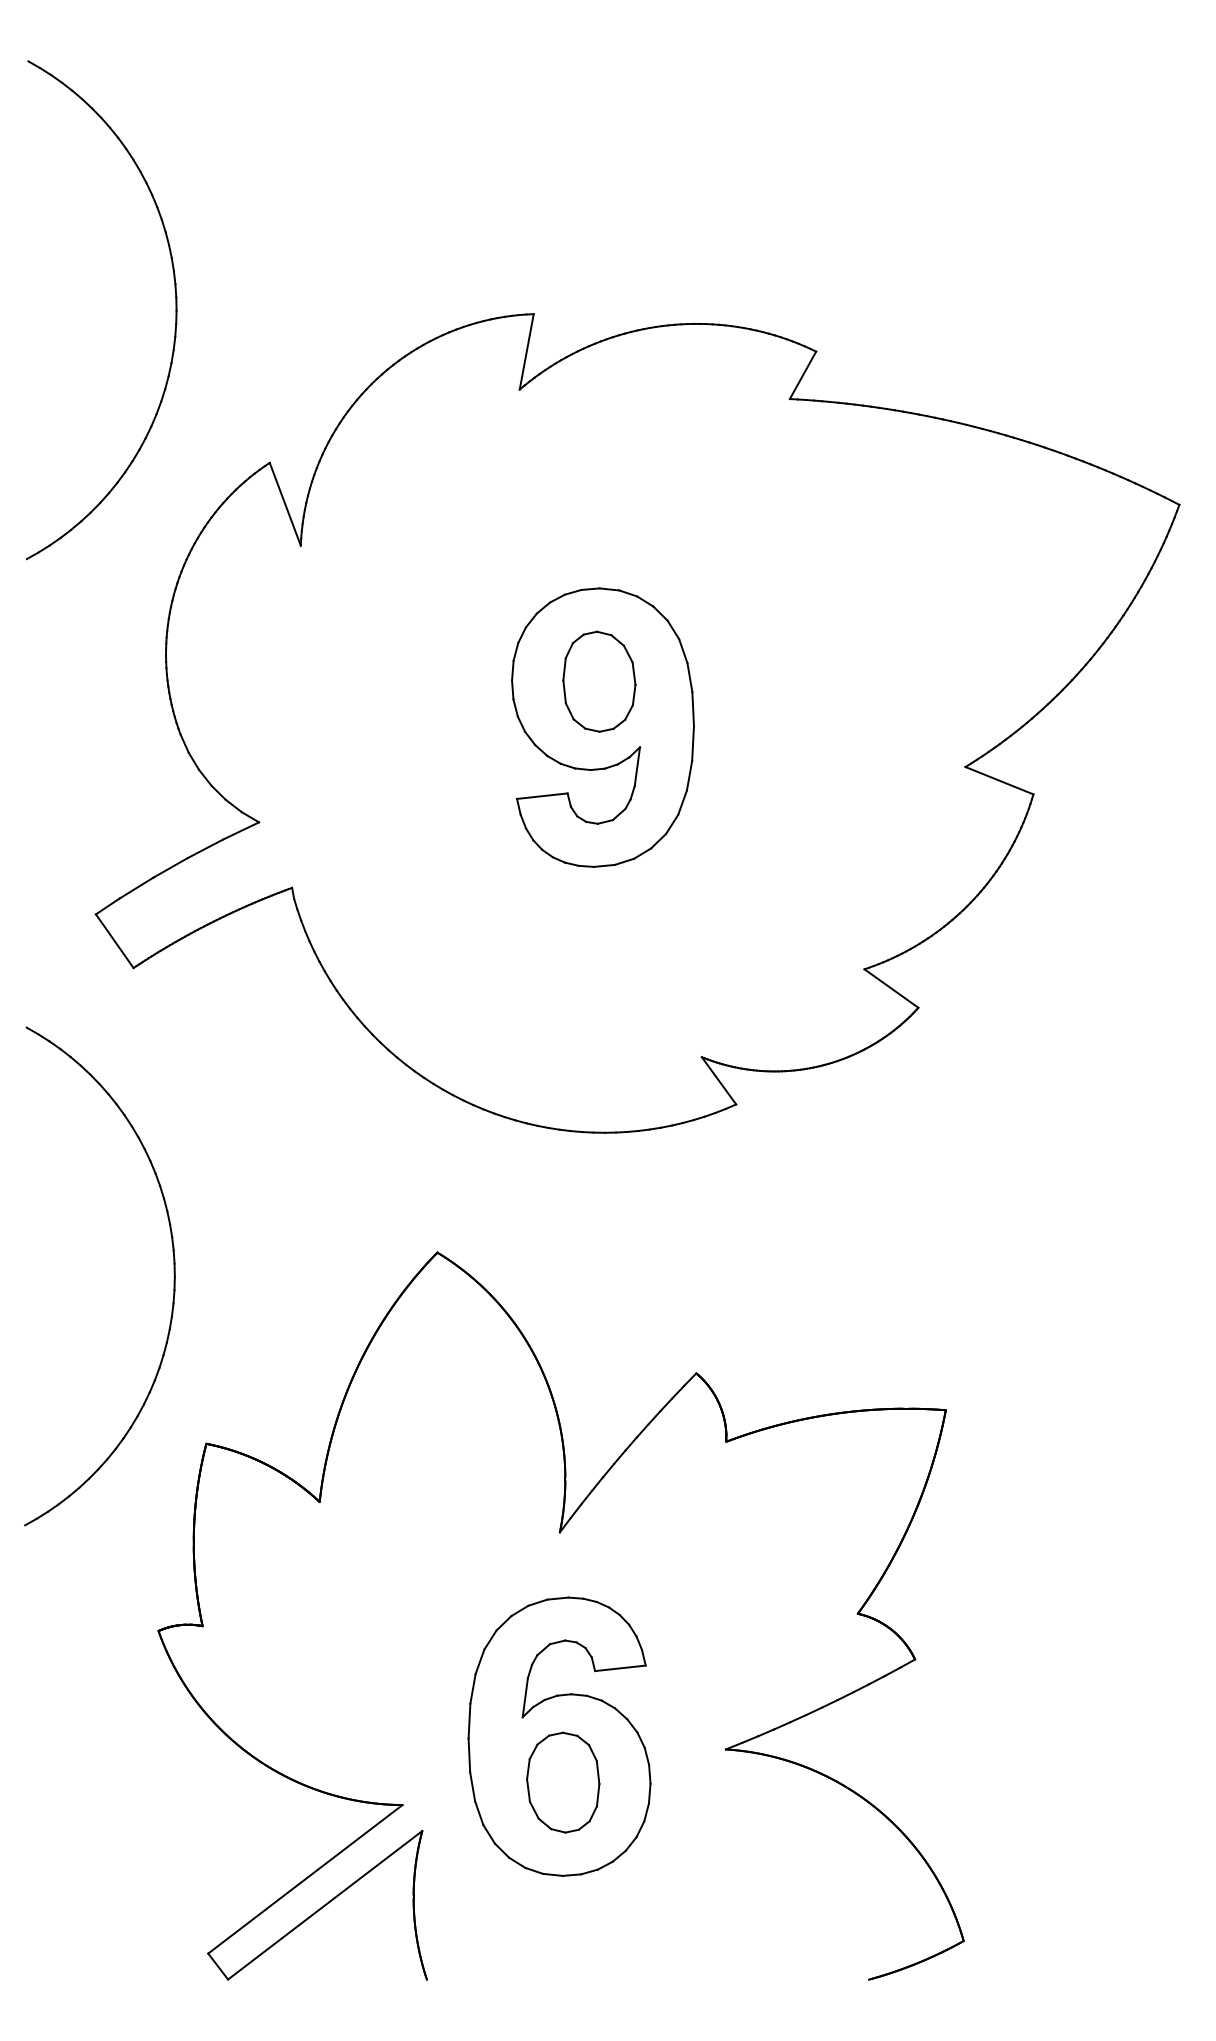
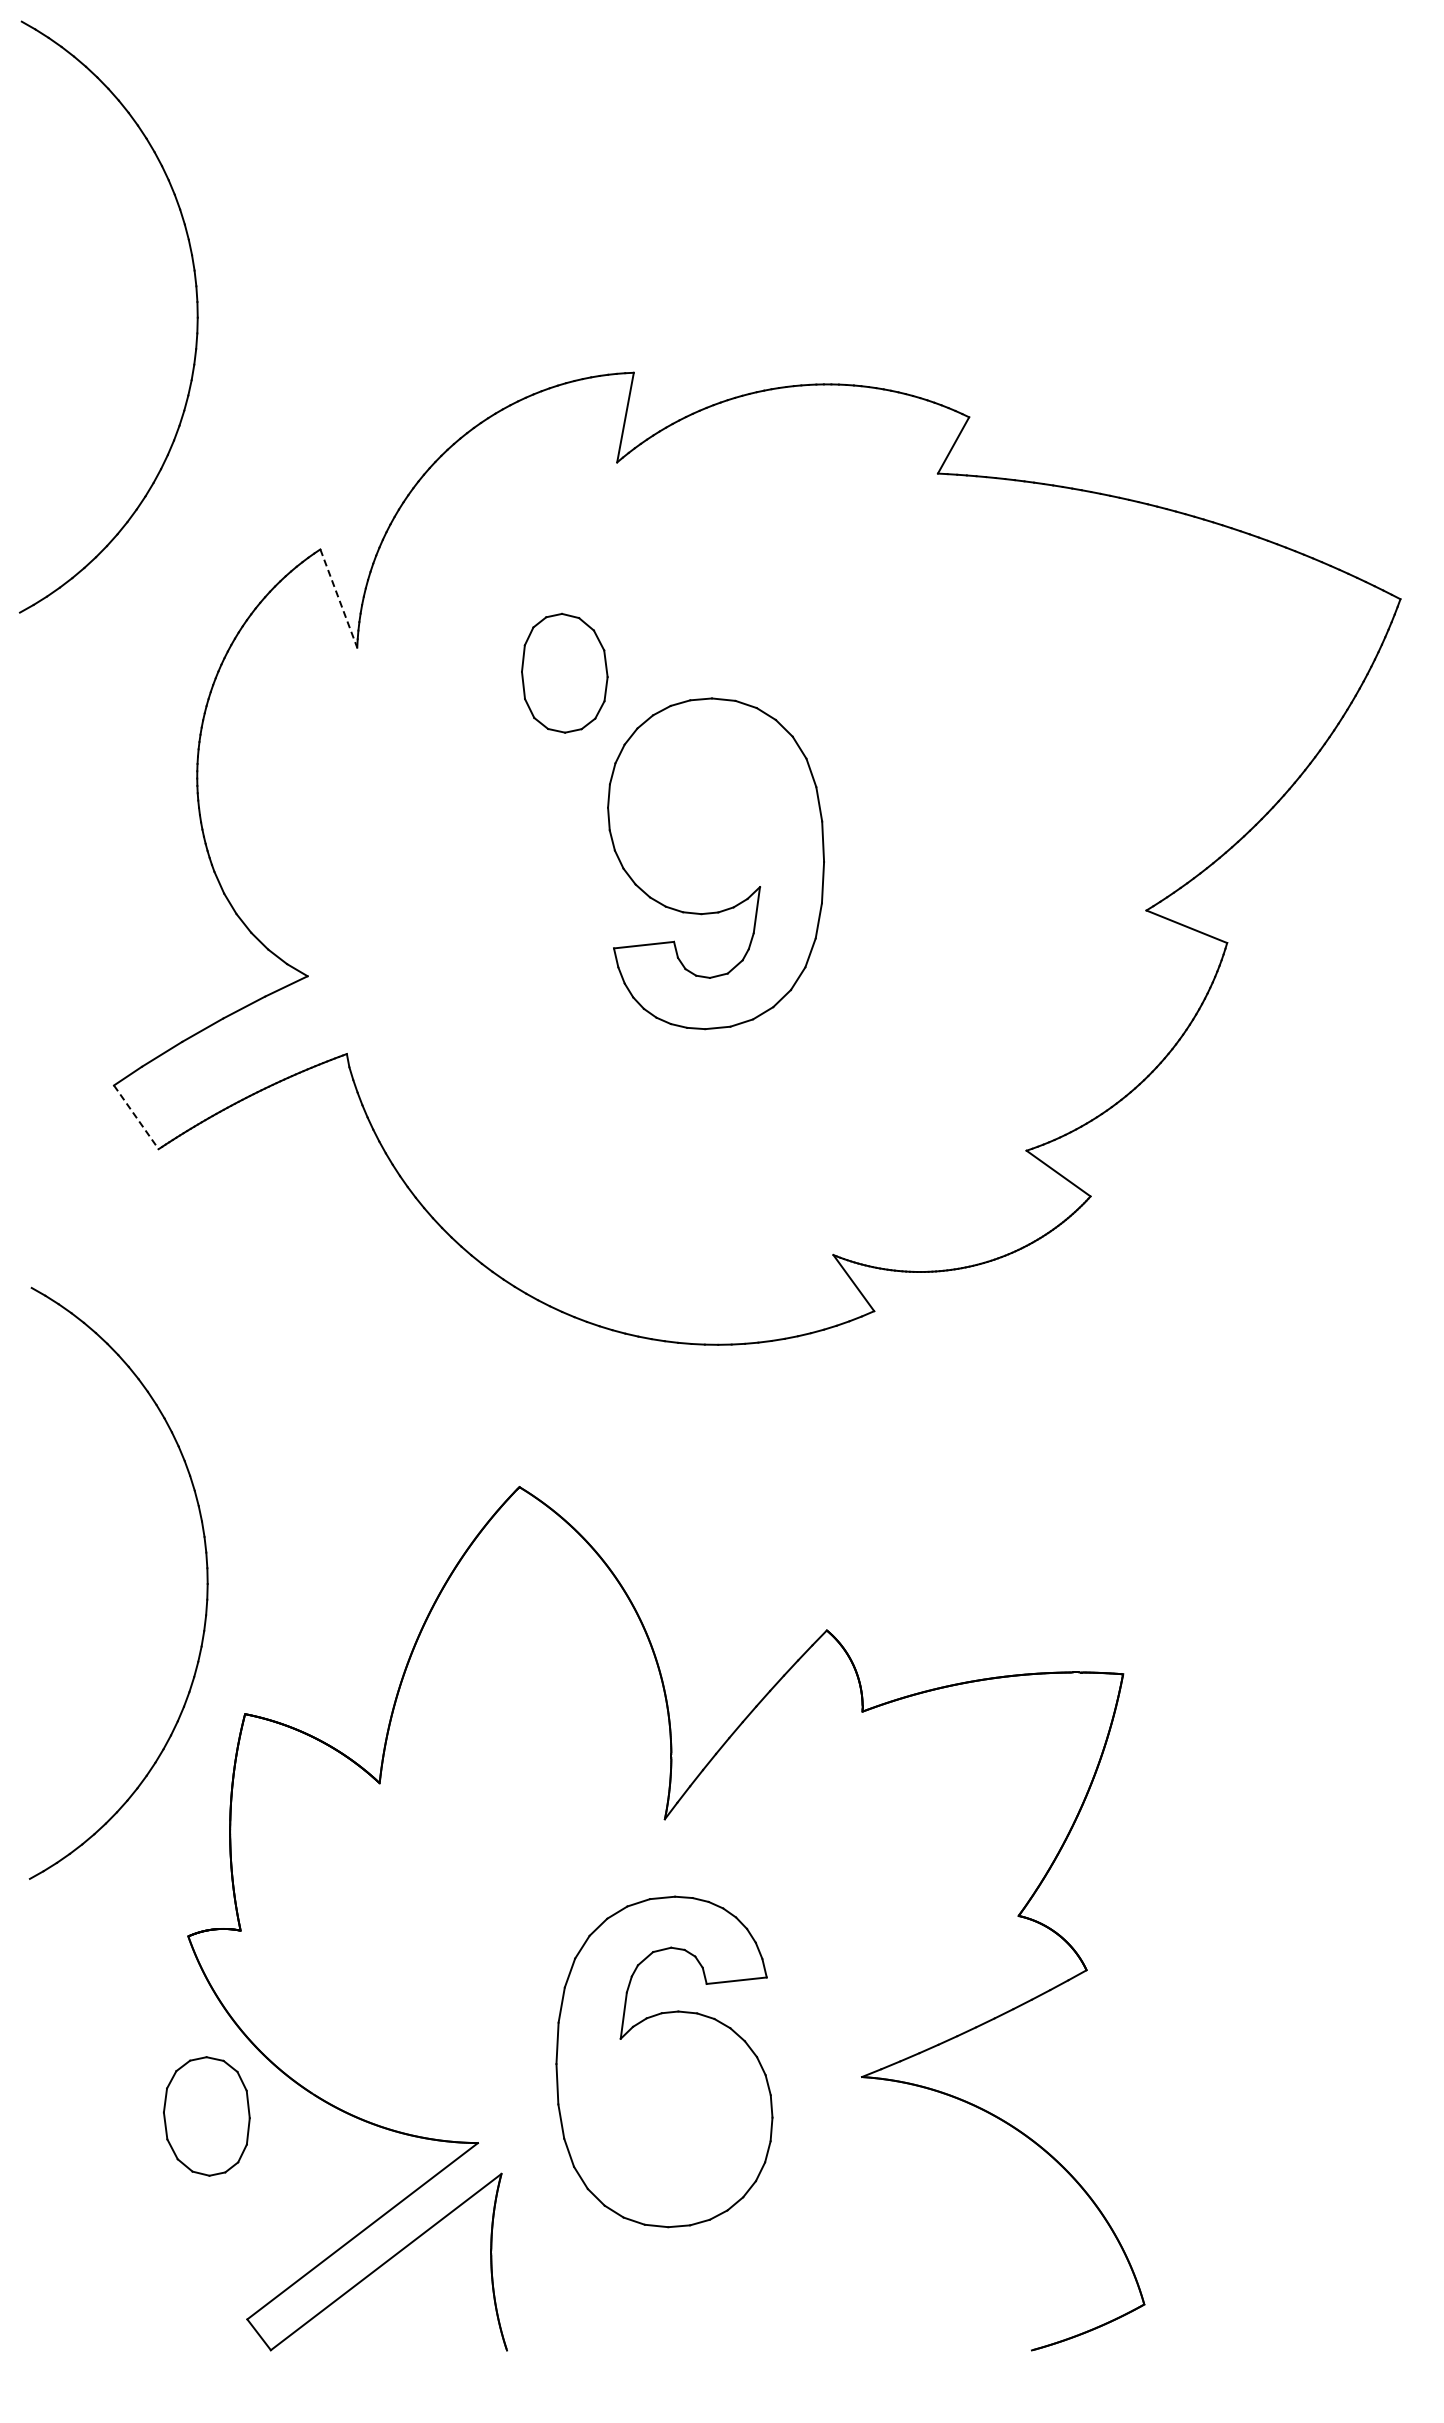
part: (175, 309) -> (196, 316), moved
line: (285, 504) -> (338, 598), solid -> dashed
part: (599, 681) -> (564, 672), moved
line: (114, 941) -> (136, 1117), solid -> dashed
part: (173, 1275) -> (206, 1582), moved
part: (562, 1782) -> (206, 2116), moved

